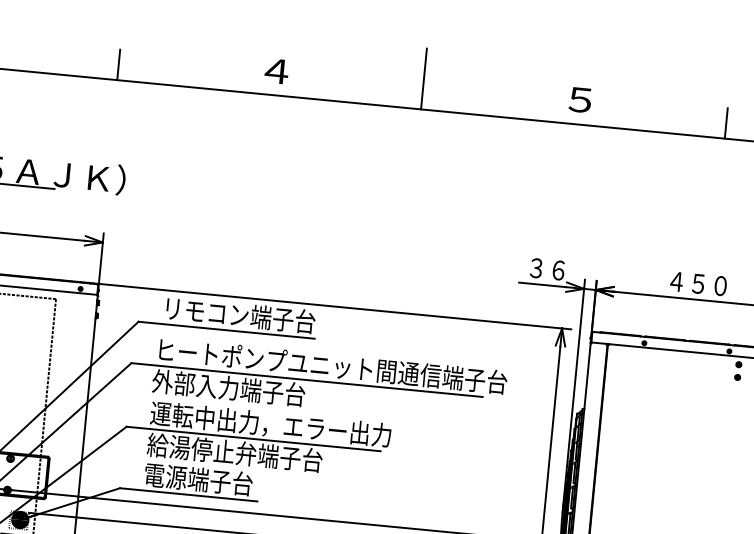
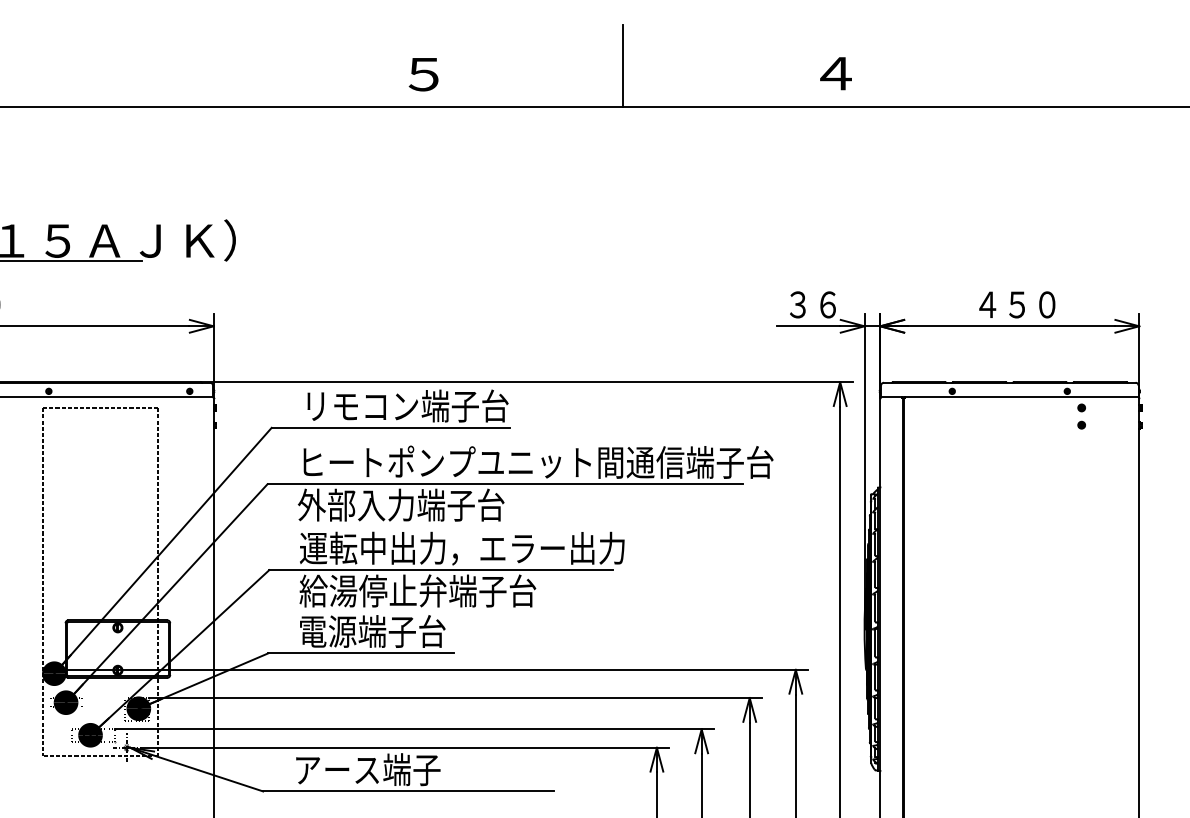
line: (119, 64) -> (212, 85), removed
text: (276, 71) -> (424, 74), ４ -> ５
text: (580, 99) -> (835, 73), ５ -> ４
line: (726, 122) -> (1033, 85), removed

